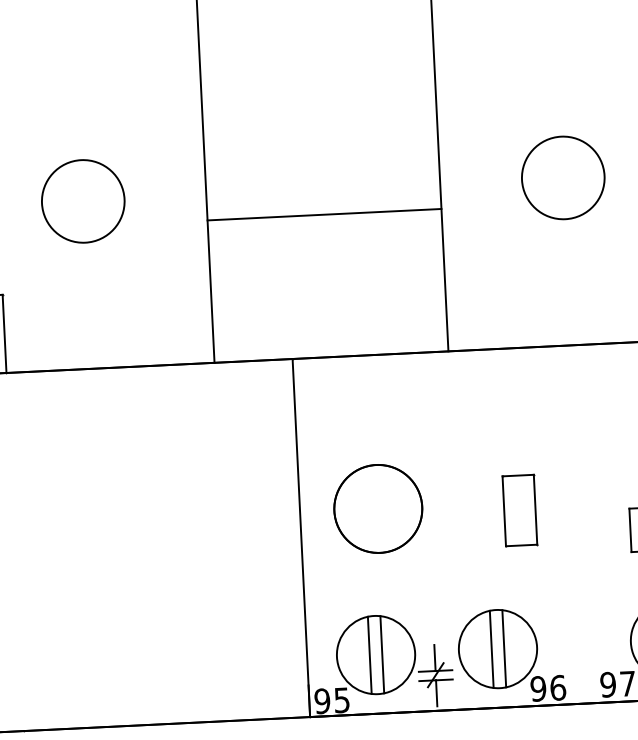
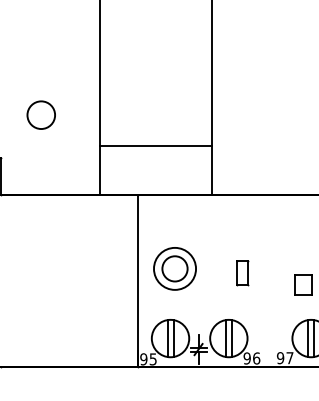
circle: (562, 176) -> (270, 114), removed
circle: (81, 199) -> (40, 114), size x0.7
line: (325, 215) -> (156, 146), moved
circle: (379, 508) -> (175, 268), size x0.6
part: (519, 511) -> (242, 273), size x0.7

